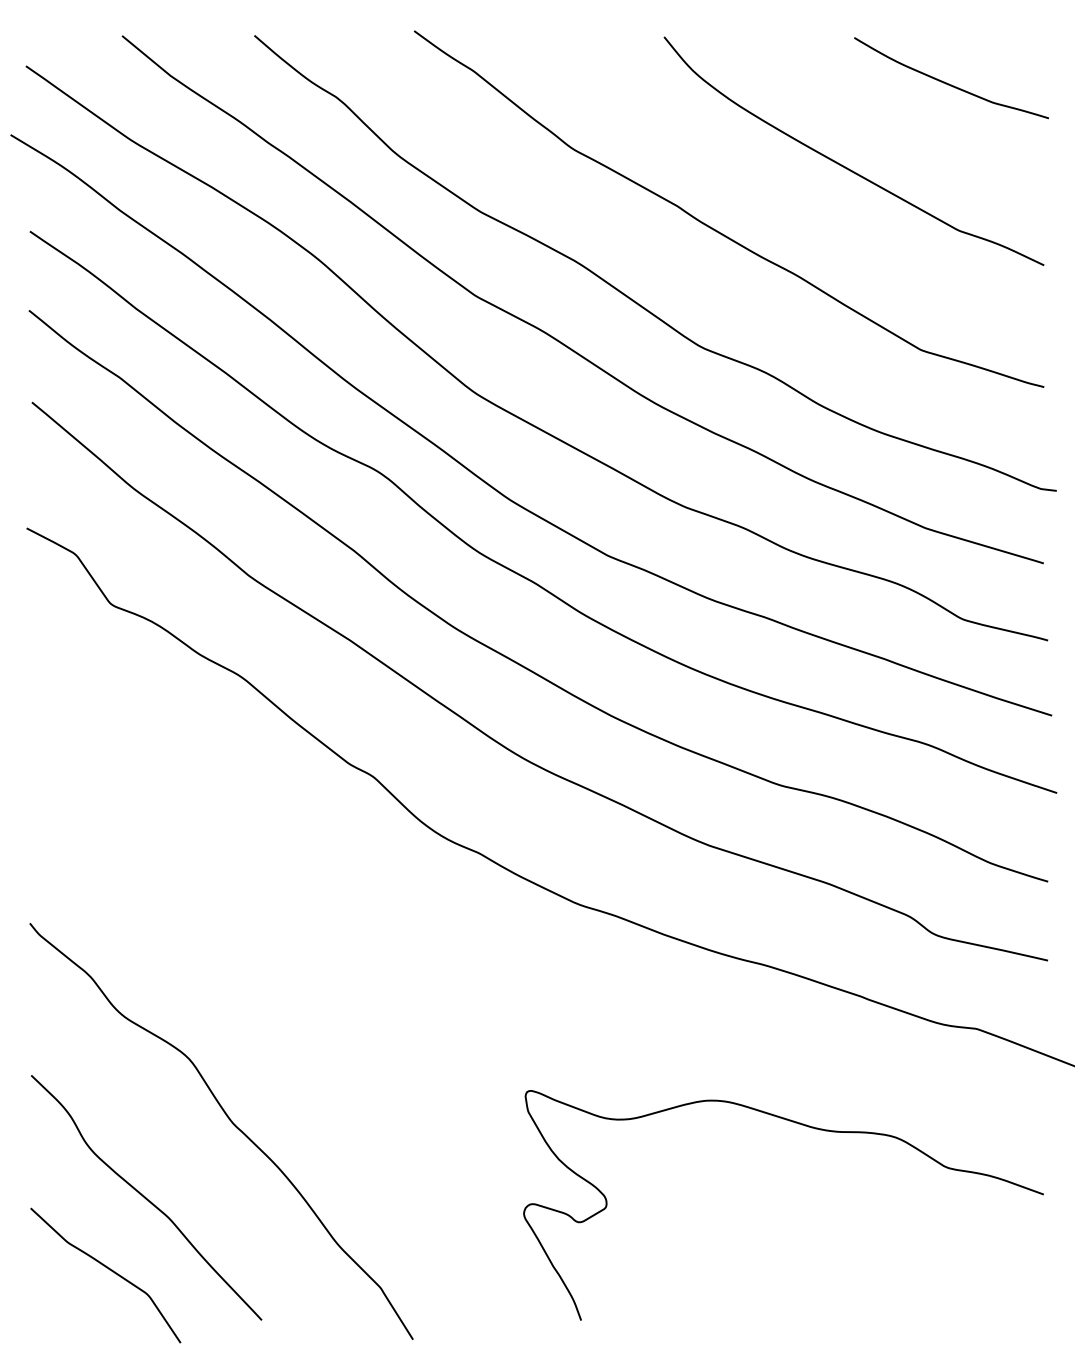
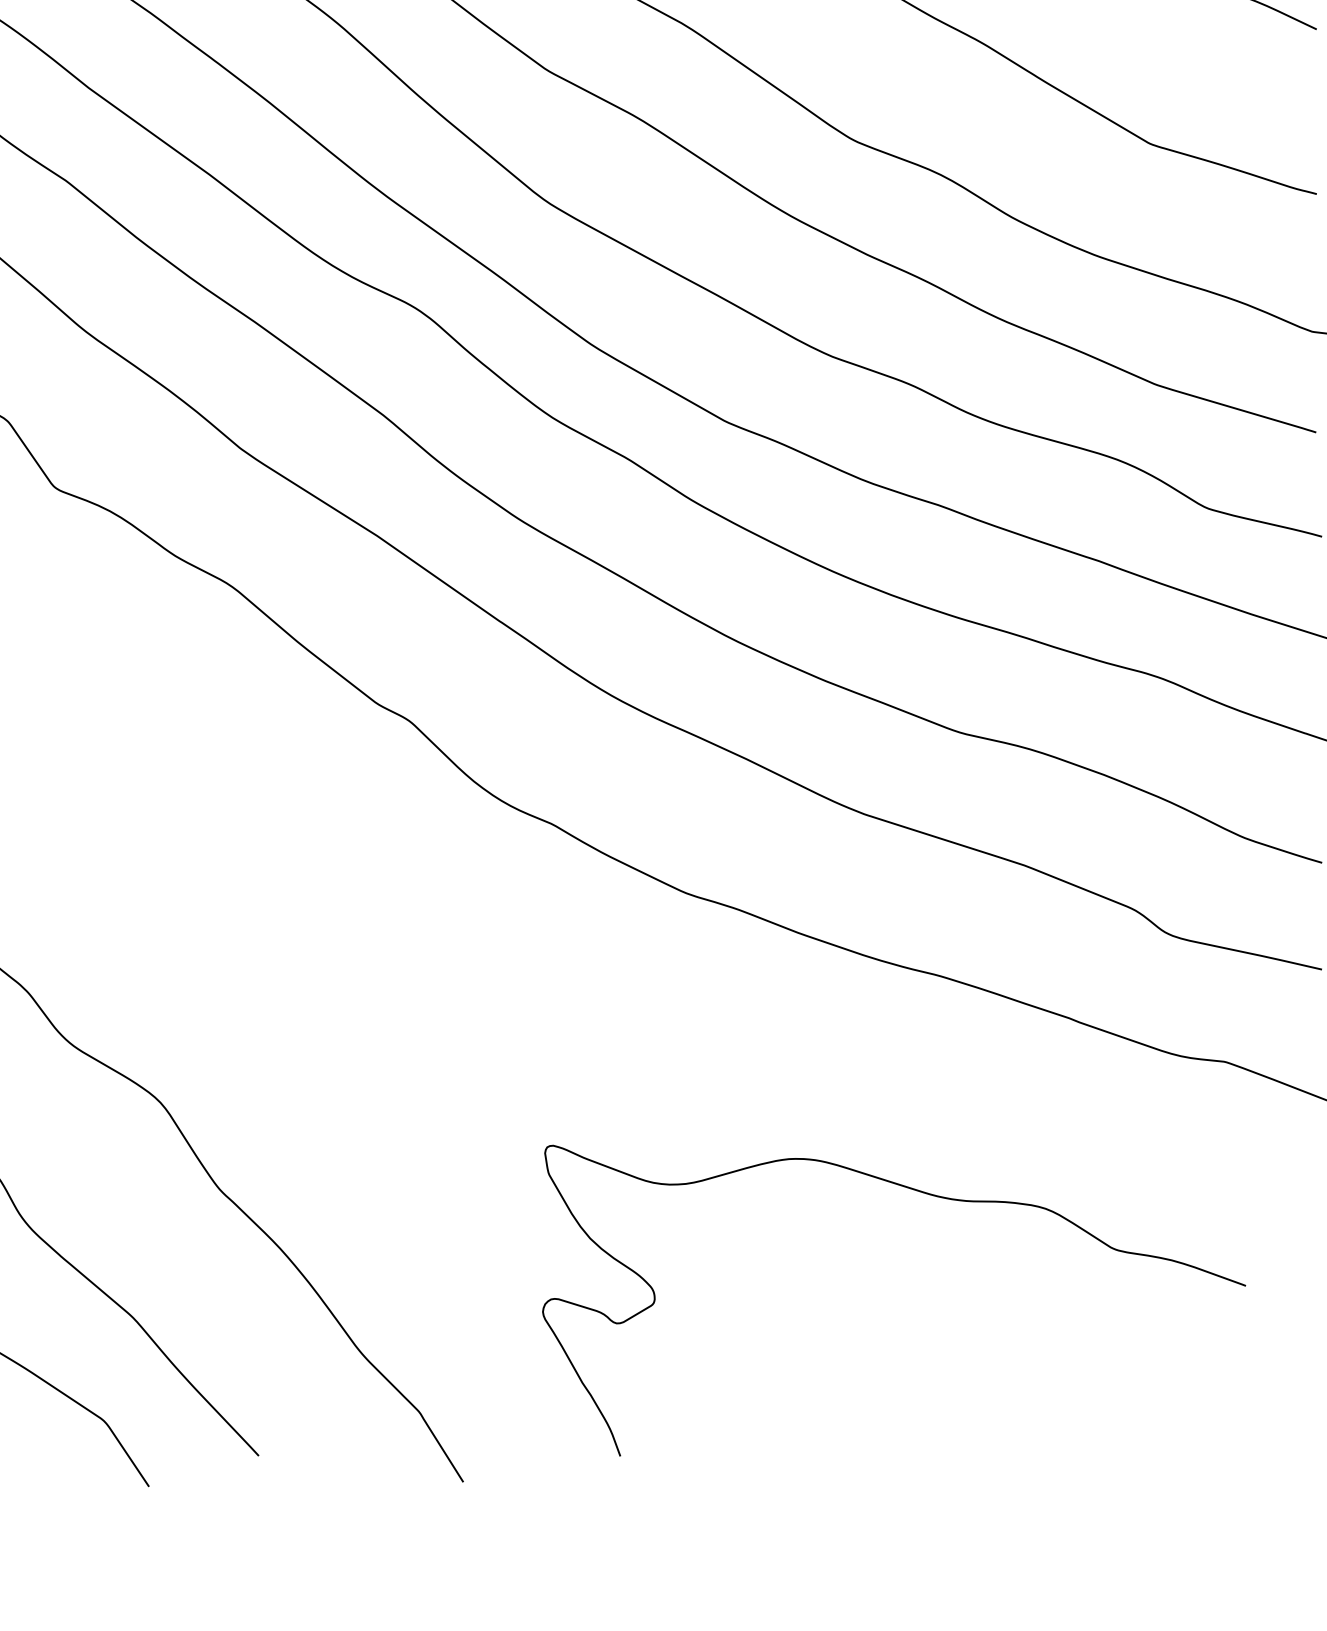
curve: (808, 1127) -> (927, 1195), moved

